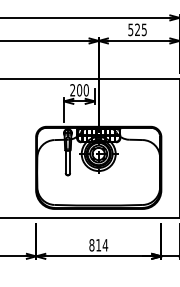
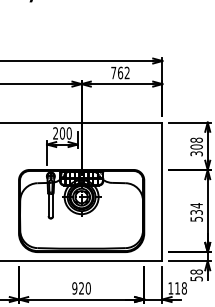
text: (137, 29) -> (120, 72), 525 -> 762
text: (98, 245) -> (81, 288), 814 -> 920

